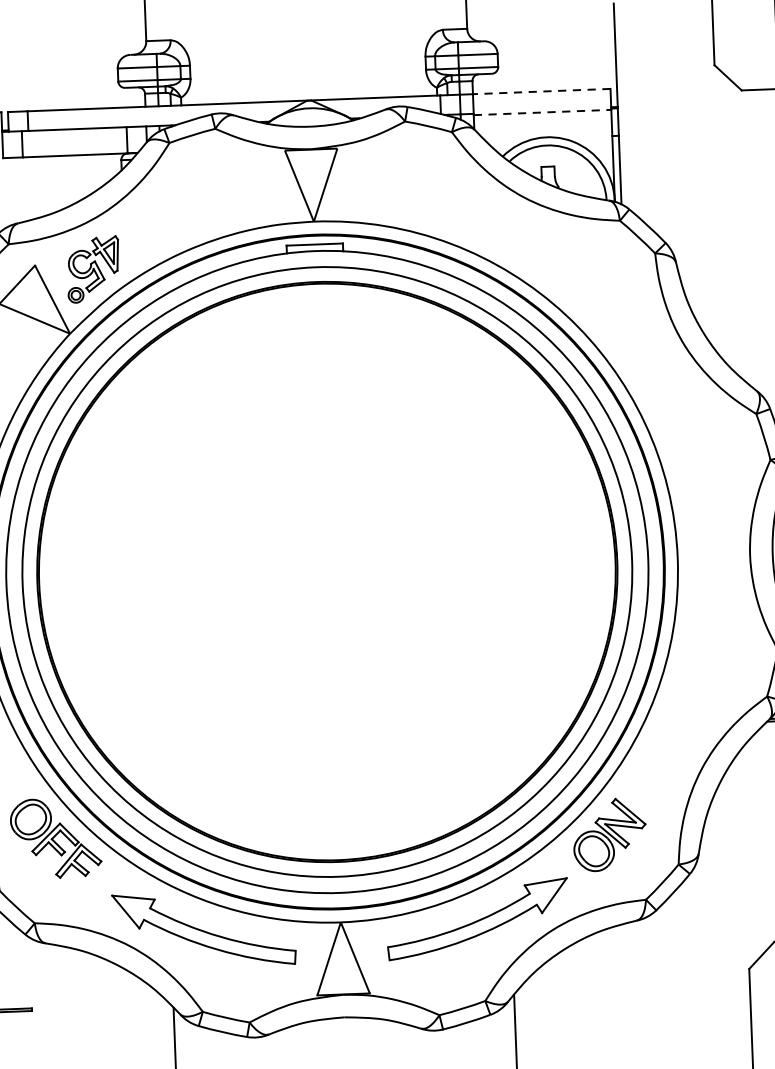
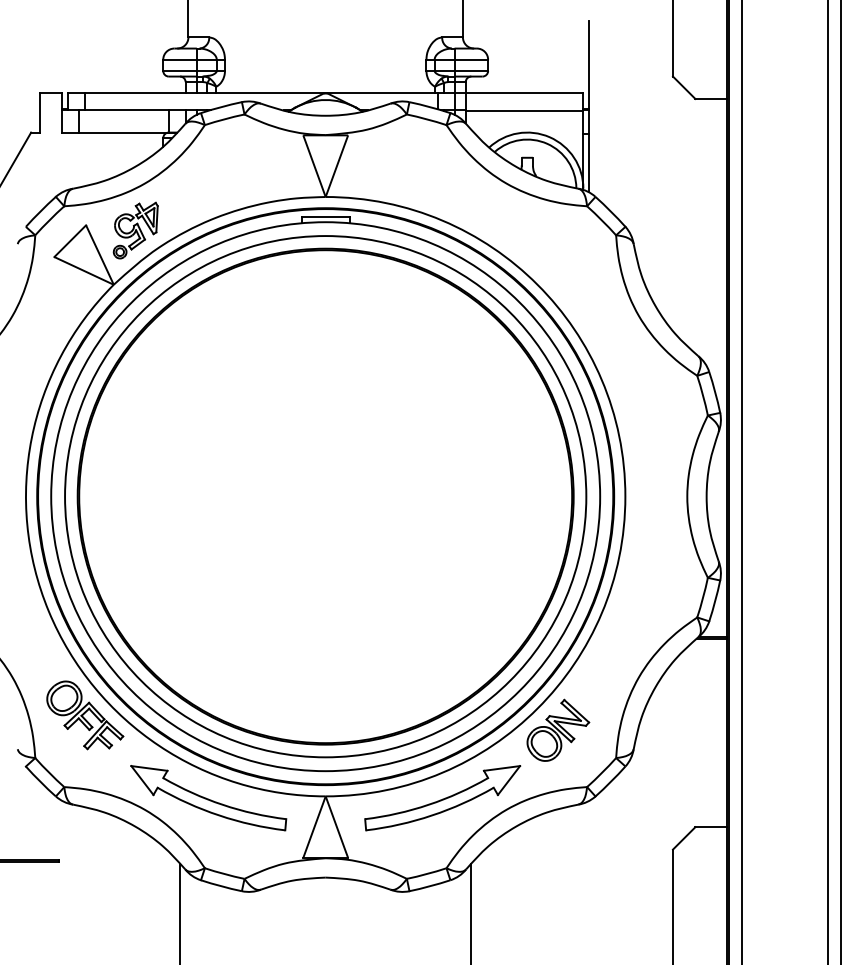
line: (541, 91) -> (524, 93), dashed -> solid
line: (542, 112) -> (524, 111), dashed -> solid

